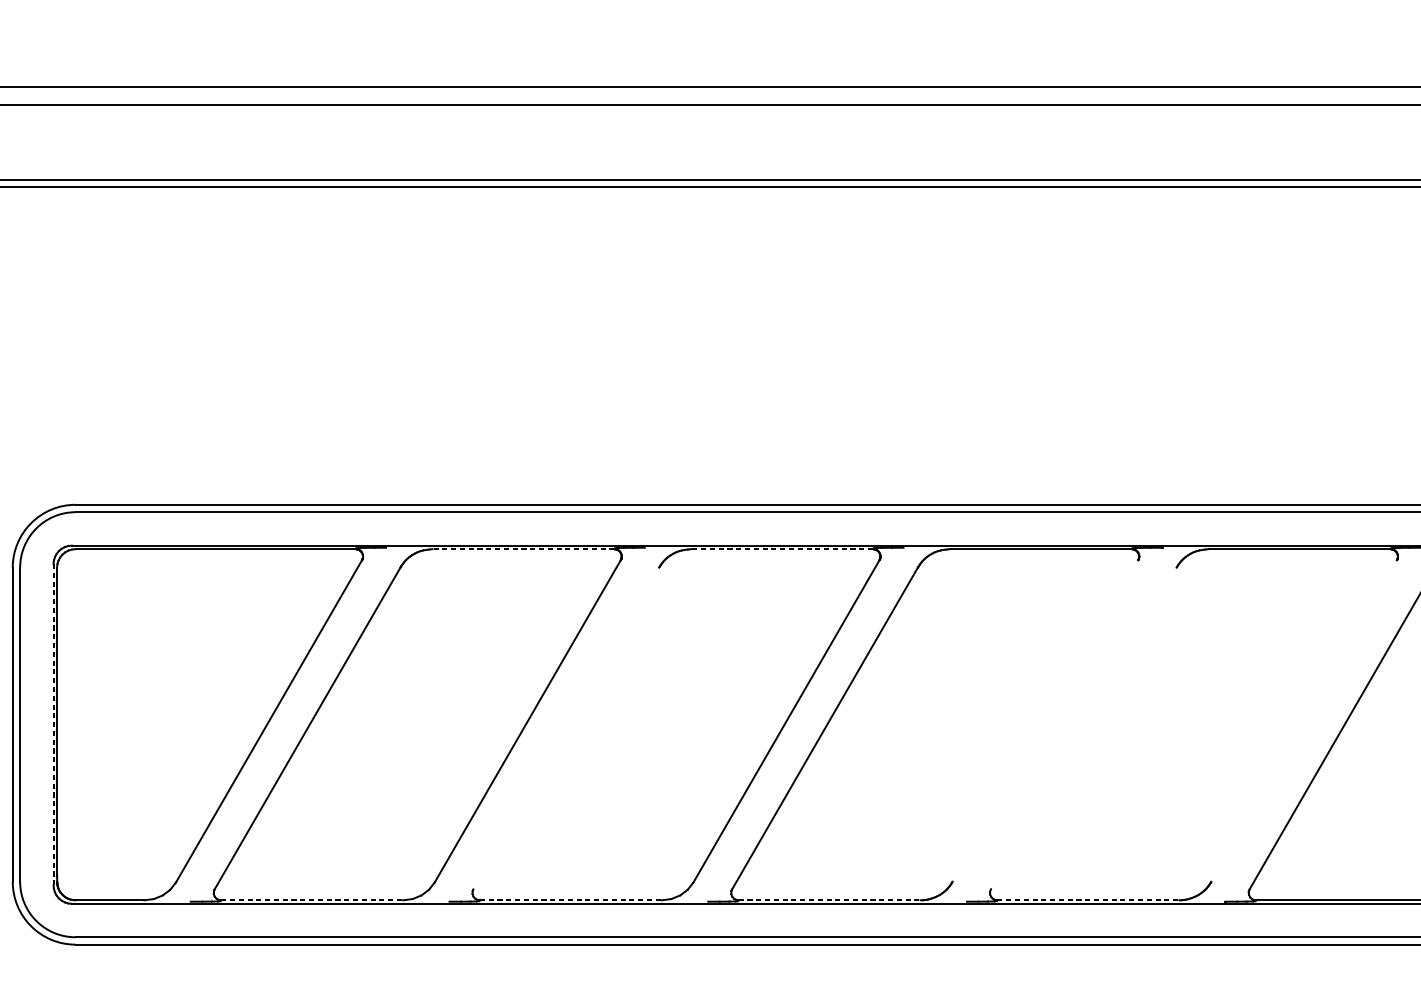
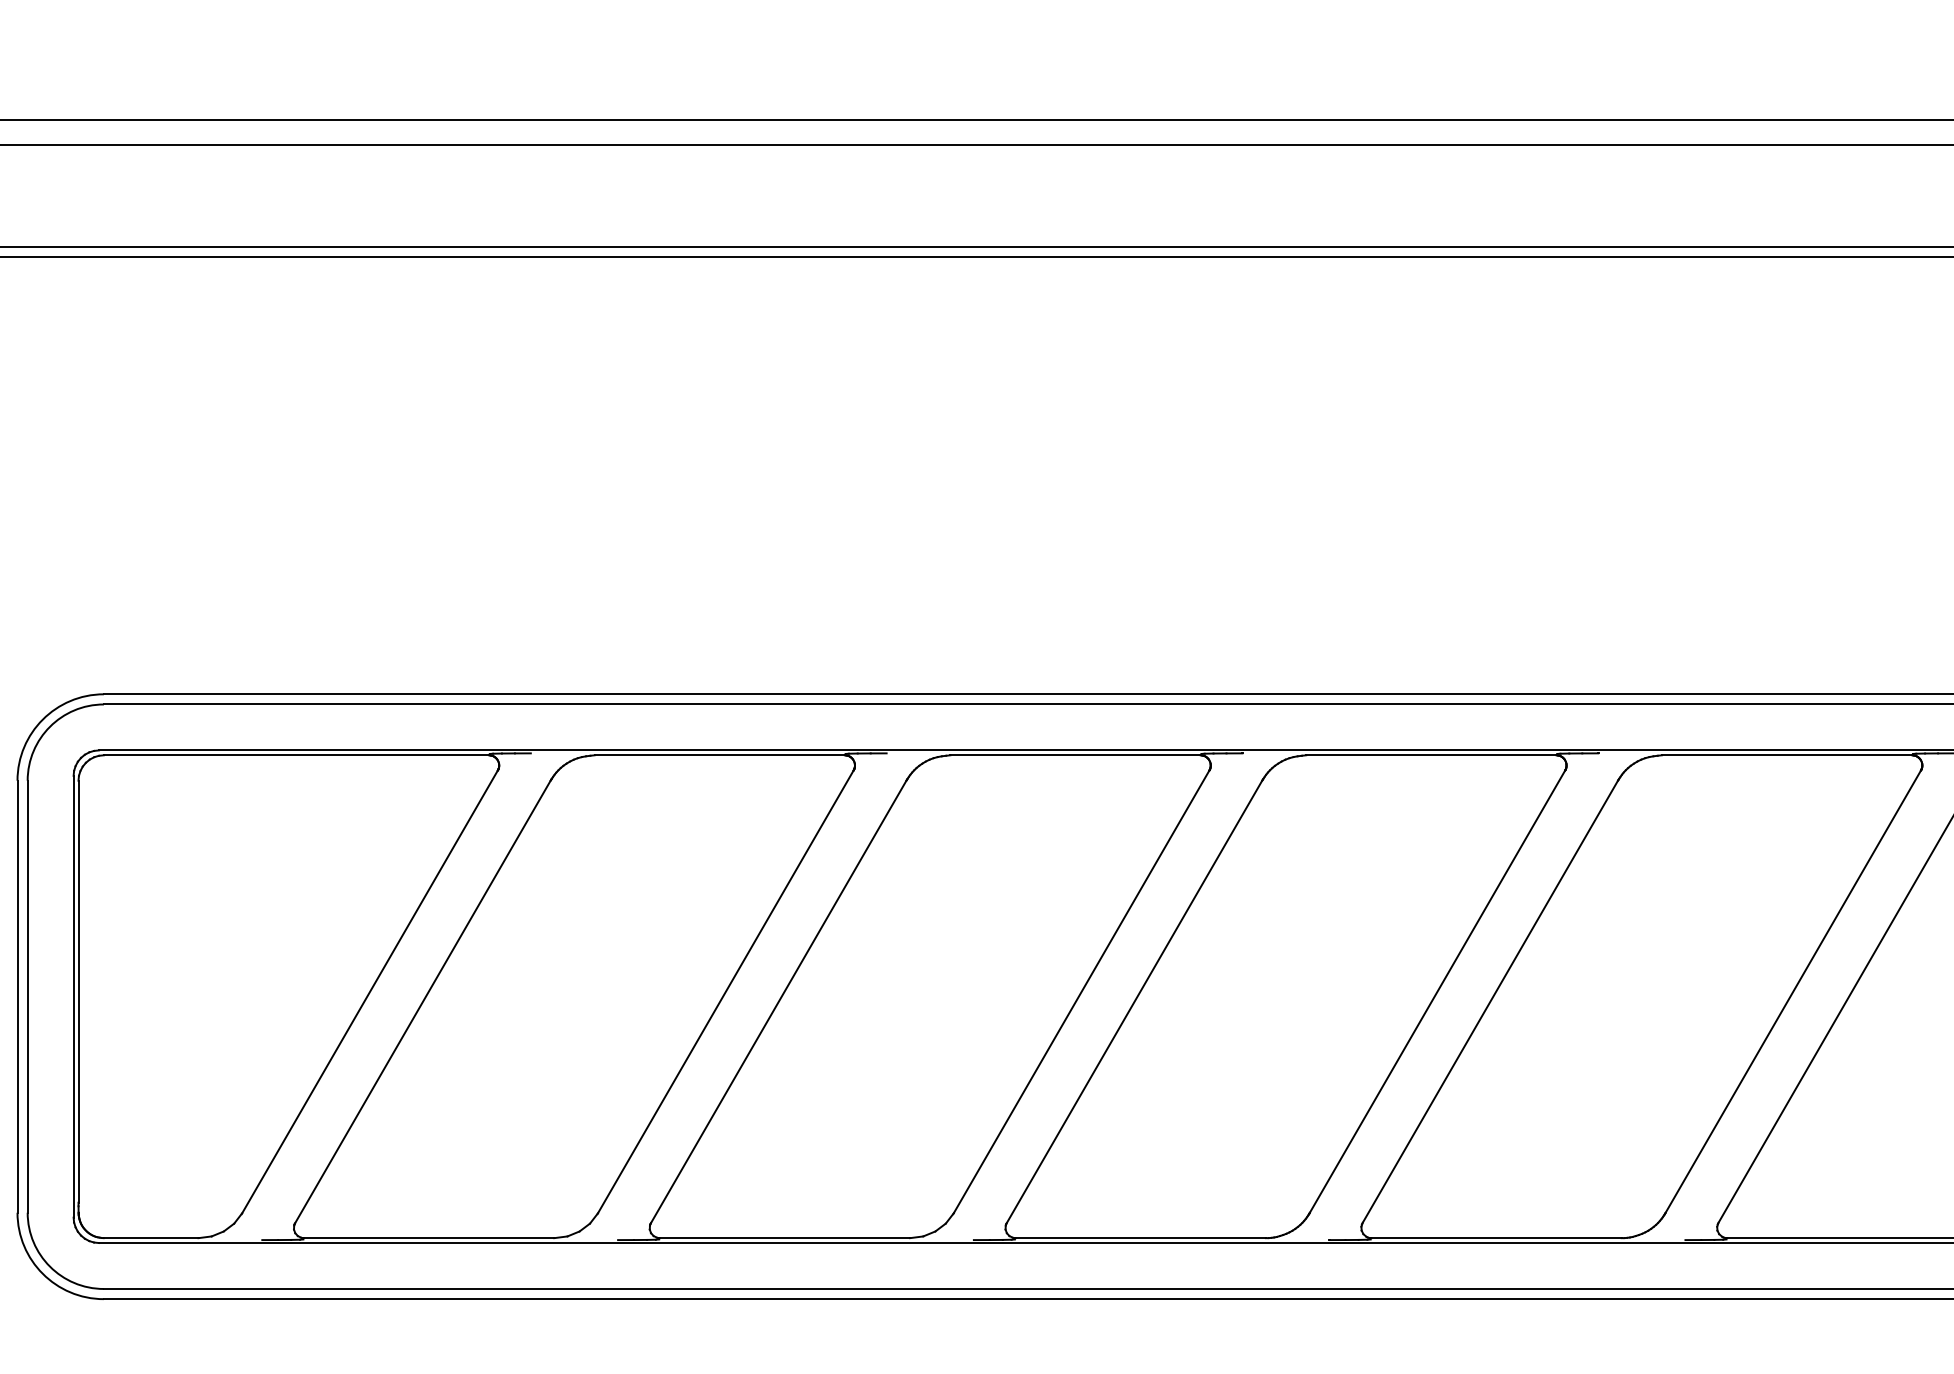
line: (523, 549) -> (719, 755), dashed -> solid
line: (782, 549) -> (1075, 755), dashed -> solid
line: (1045, 720) -> (1437, 991), added
line: (1303, 720) -> (1792, 991), added
line: (53, 724) -> (73, 996), dashed -> solid
line: (566, 728) -> (778, 1001), added
line: (1083, 728) -> (1489, 1001), added
line: (312, 900) -> (429, 1238), dashed -> solid
line: (571, 900) -> (785, 1238), dashed -> solid
line: (830, 900) -> (1141, 1238), dashed -> solid
line: (1089, 900) -> (1497, 1238), dashed -> solid

